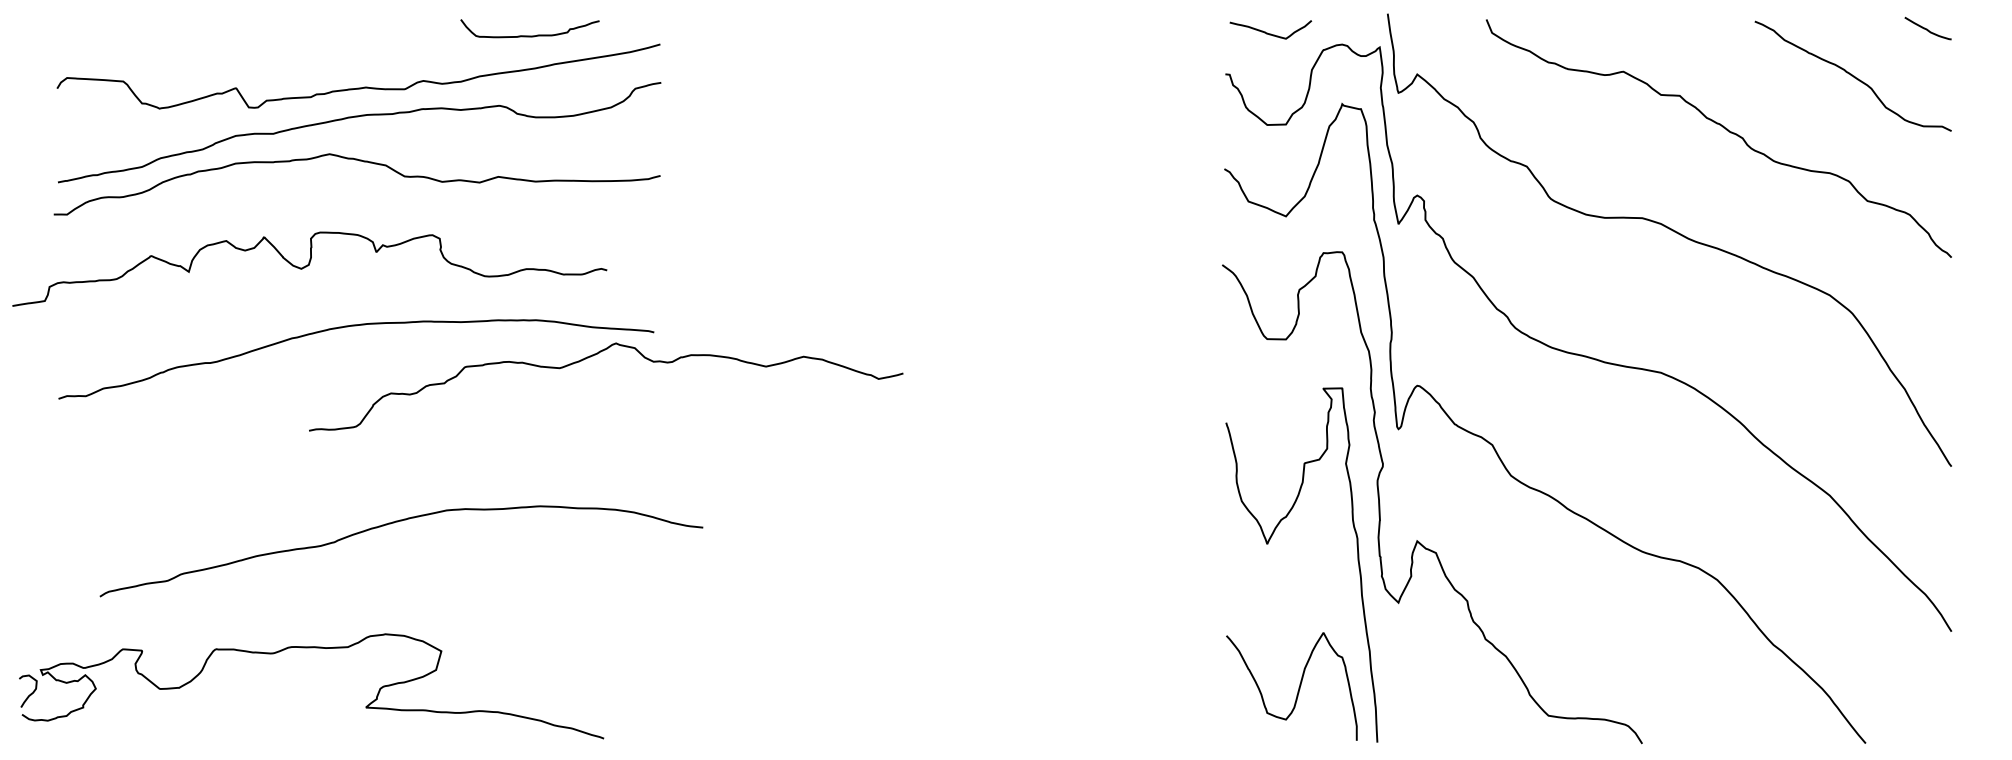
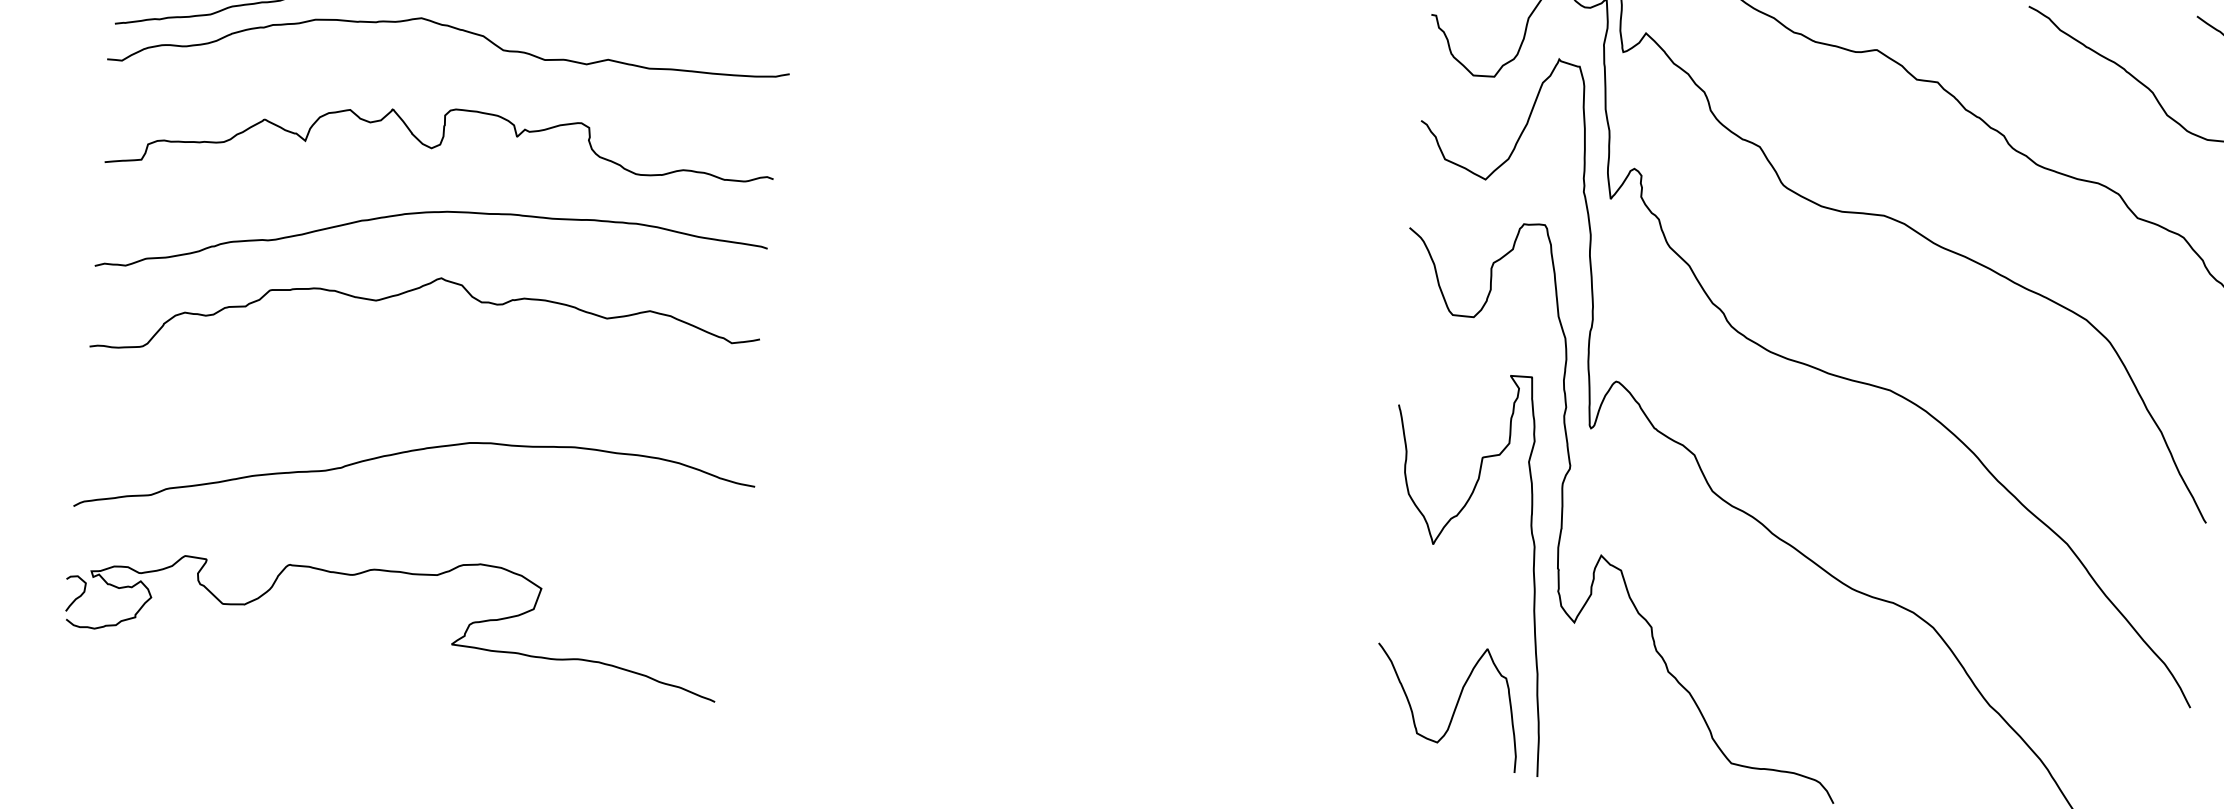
curve: (308, 266) -> (439, 146), moved
curve: (593, 356) -> (414, 290), moved
curve: (394, 523) -> (410, 452), moved
part: (311, 648) -> (396, 573), moved

